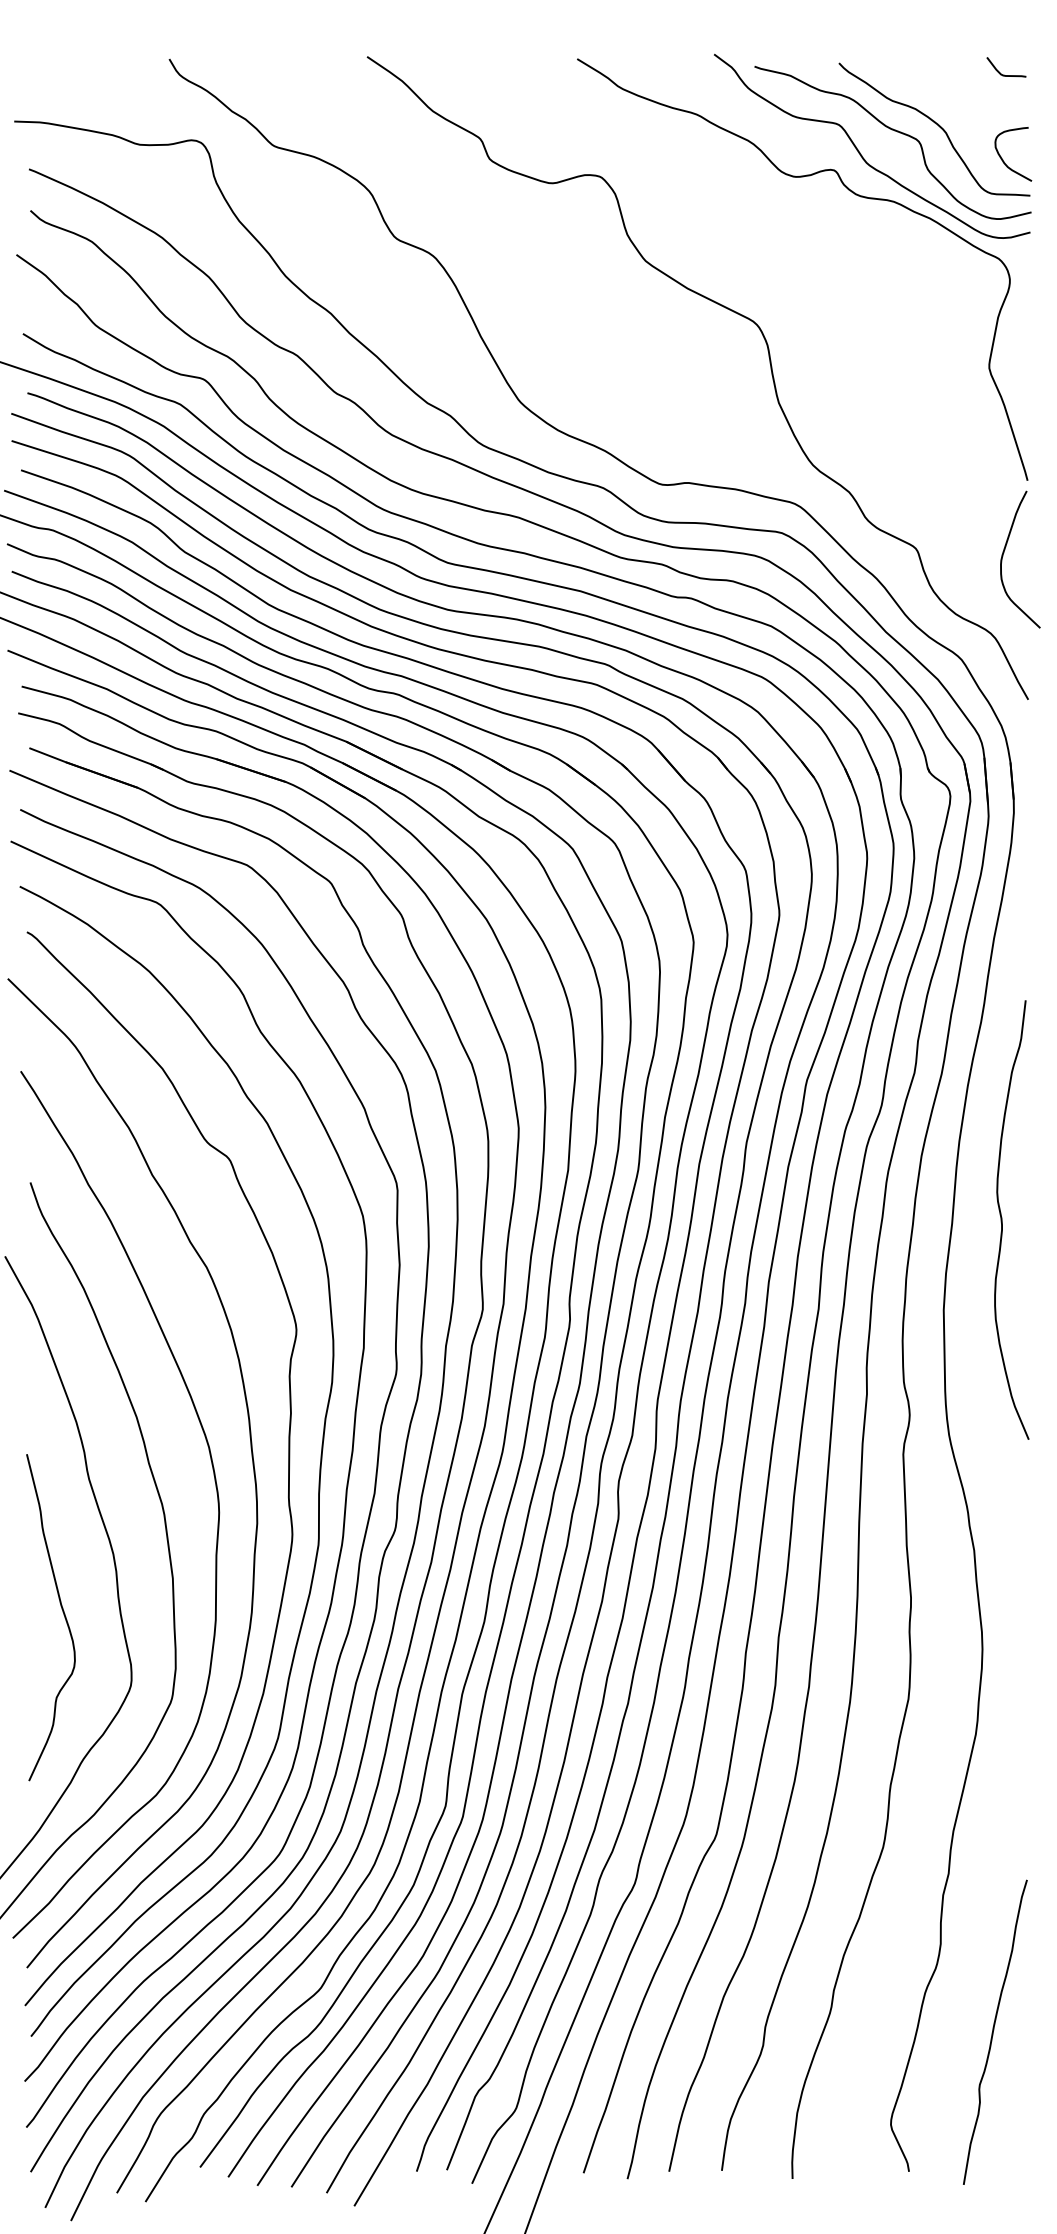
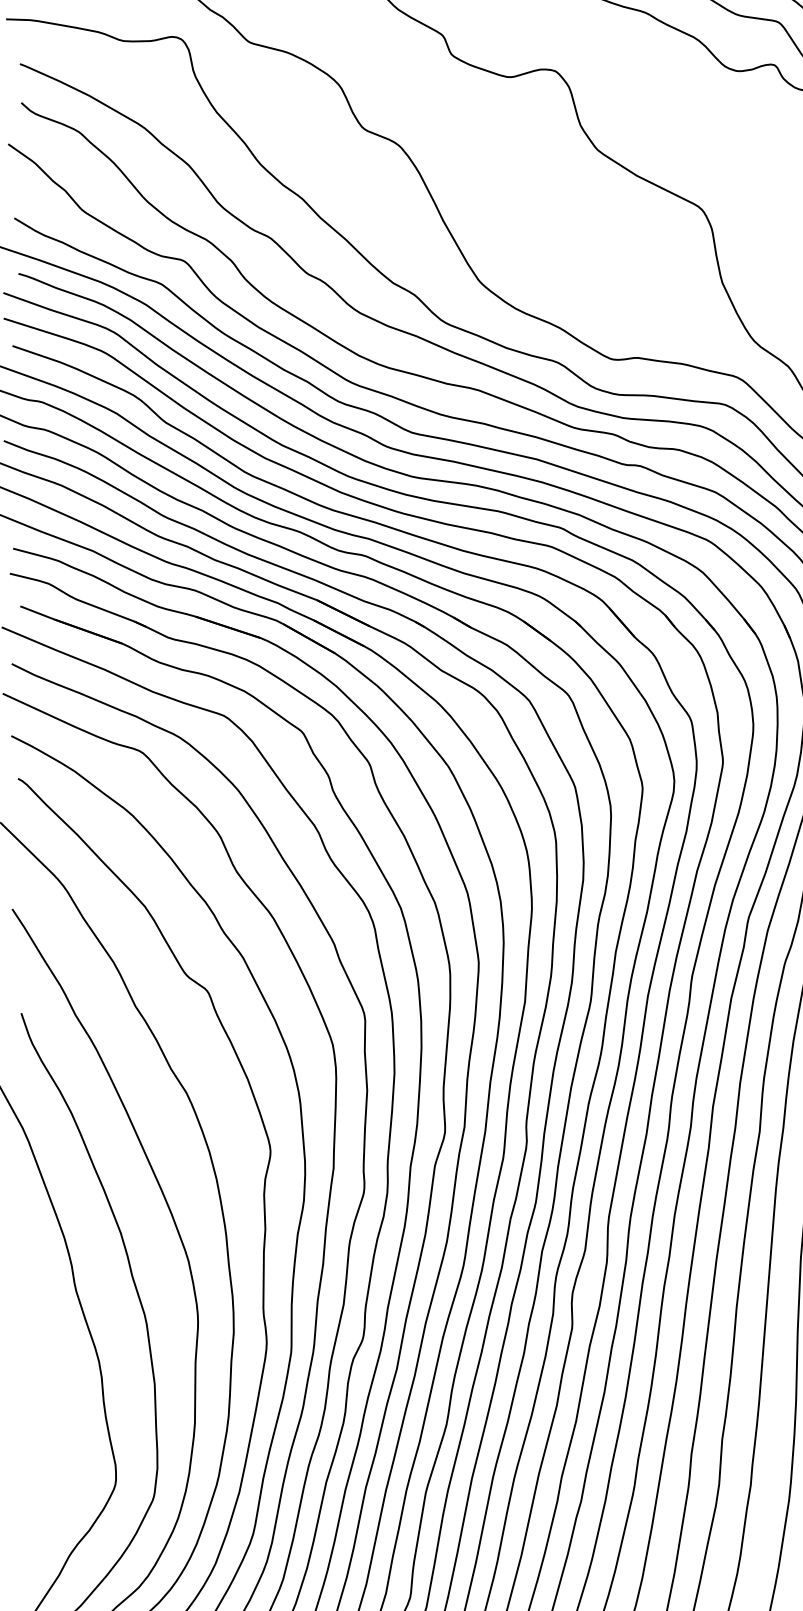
curve: (62, 1612) -> (51, 1416), removed

